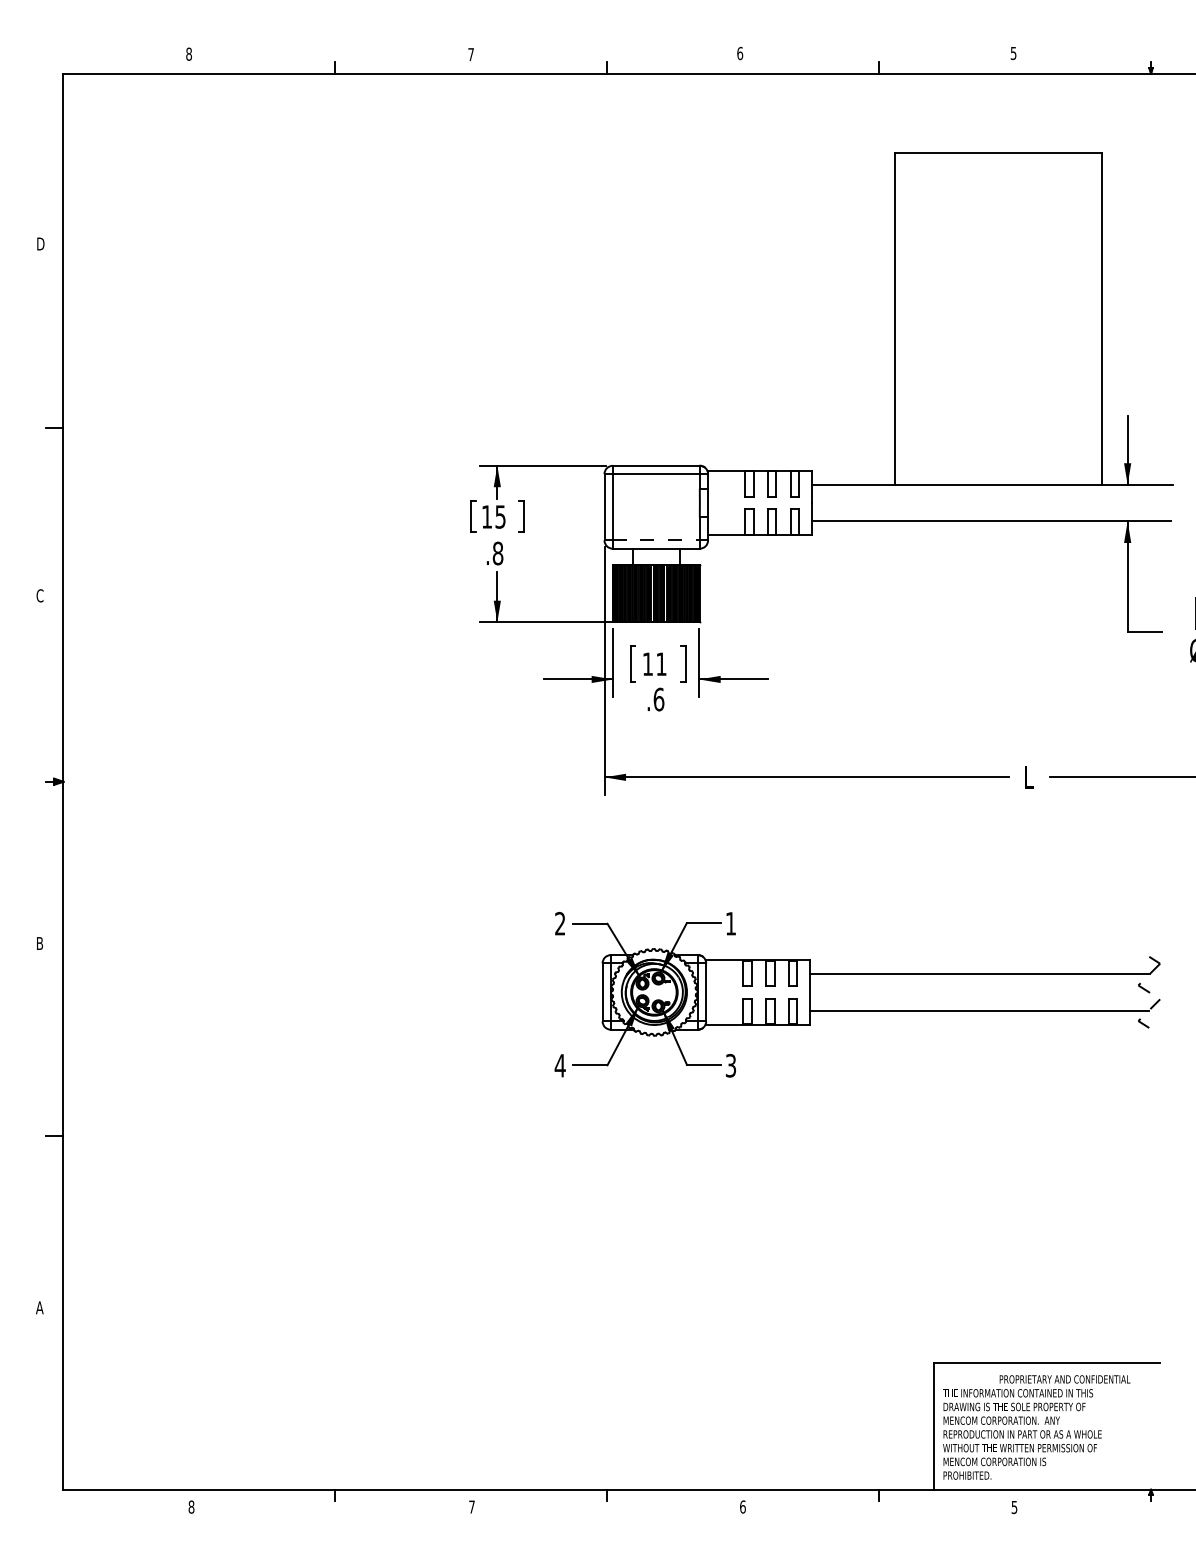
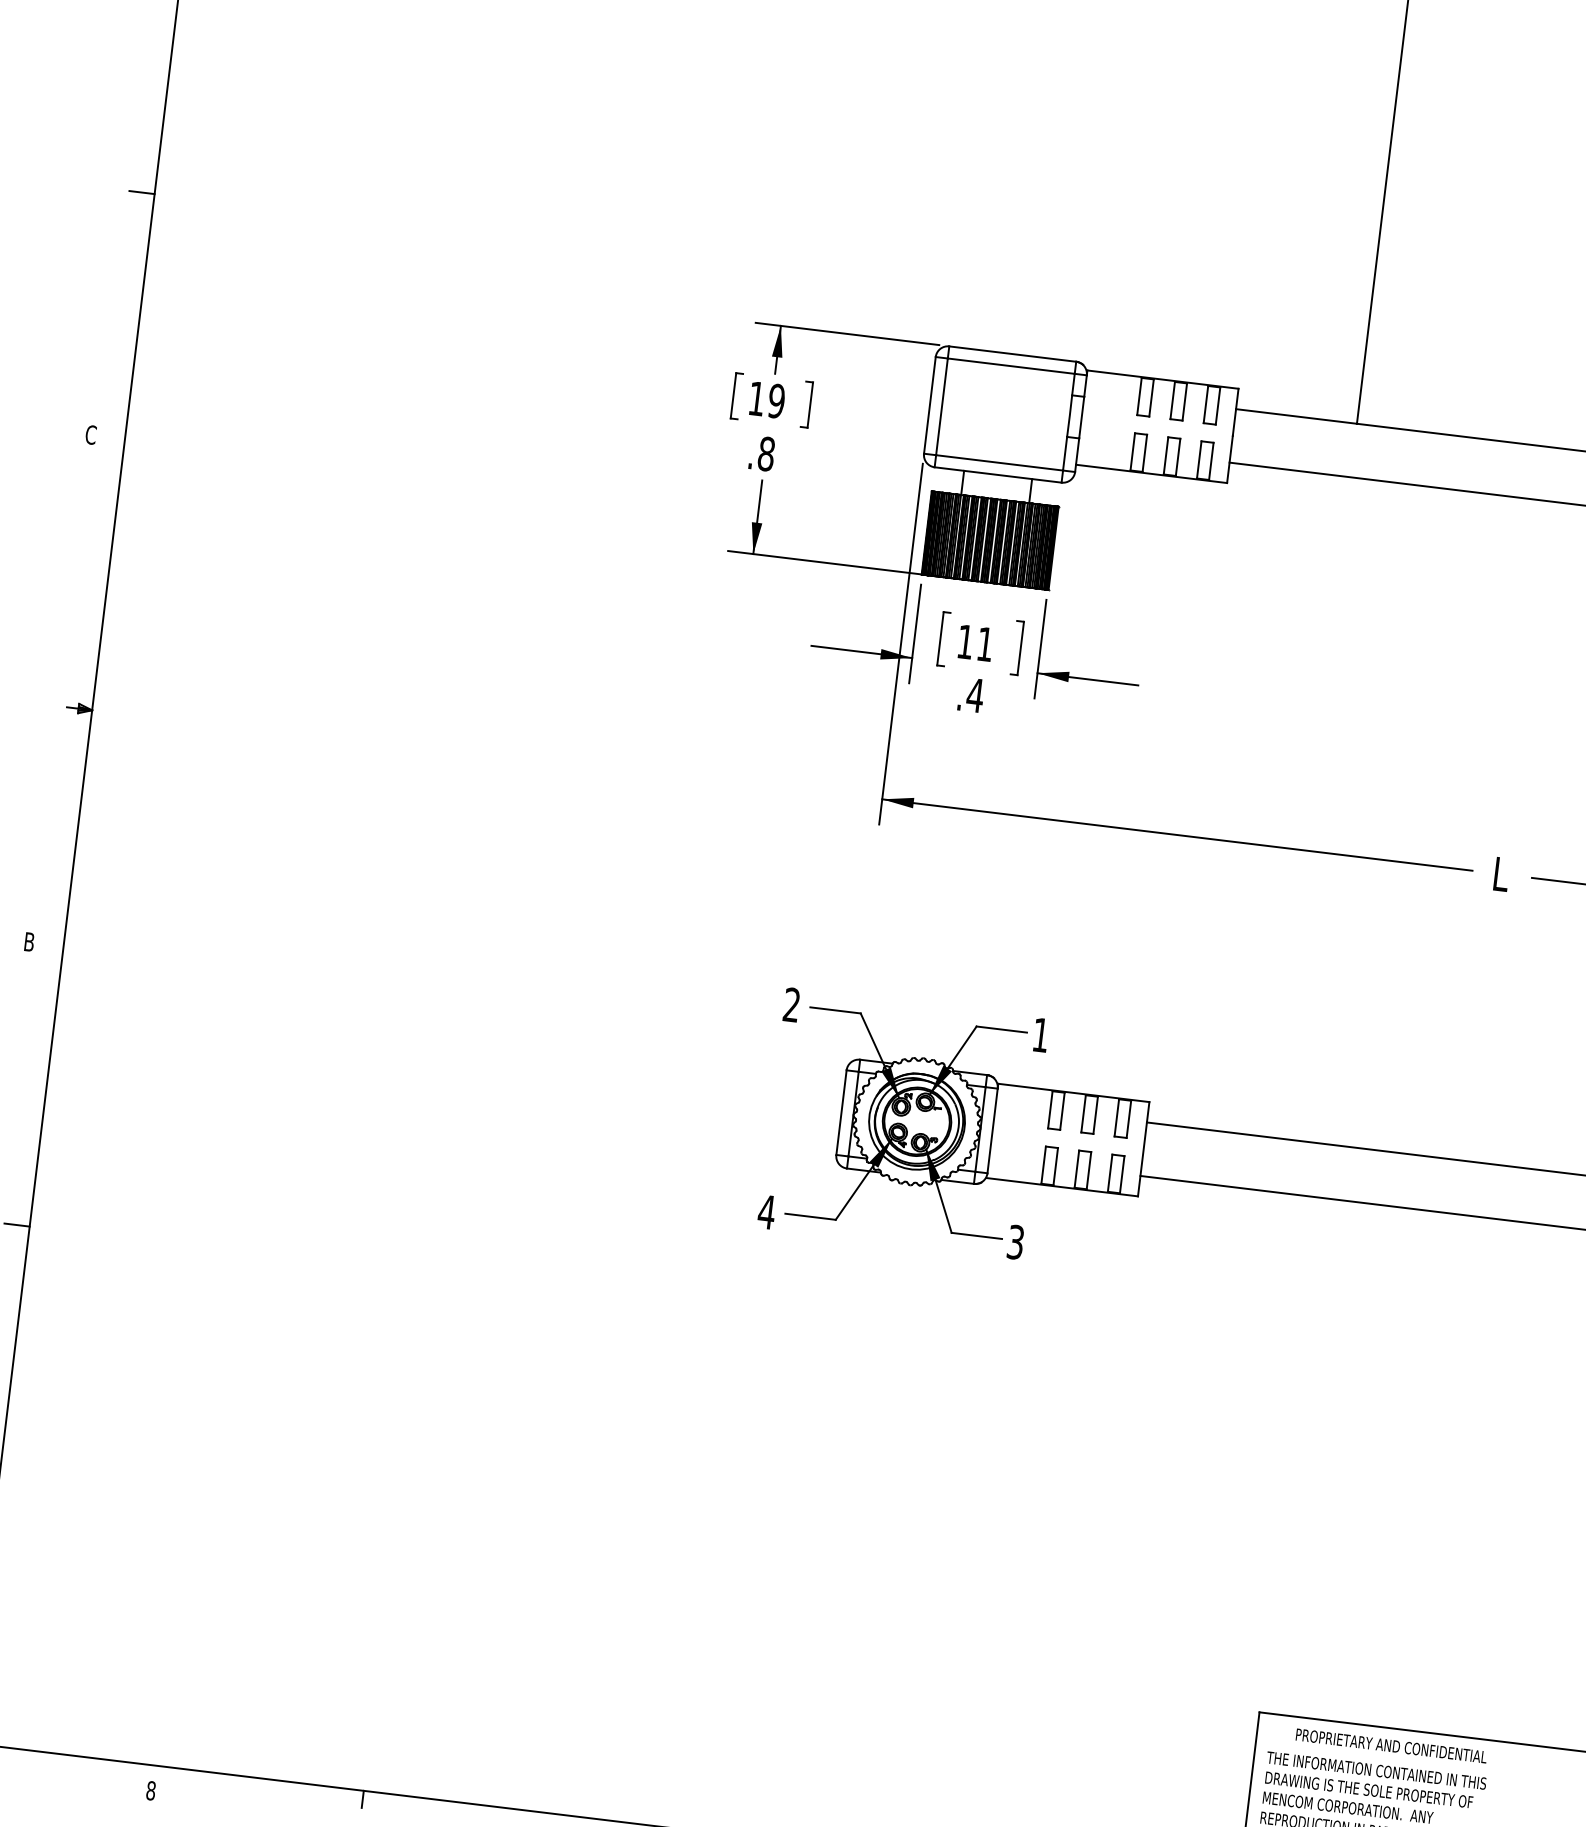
text: (500, 516) -> (776, 400), 15 -> 19
line: (656, 540) -> (999, 463), dashed -> solid
text: (658, 699) -> (974, 695), .6 -> .4
text: (1064, 1379) -> (1390, 1746), moved

